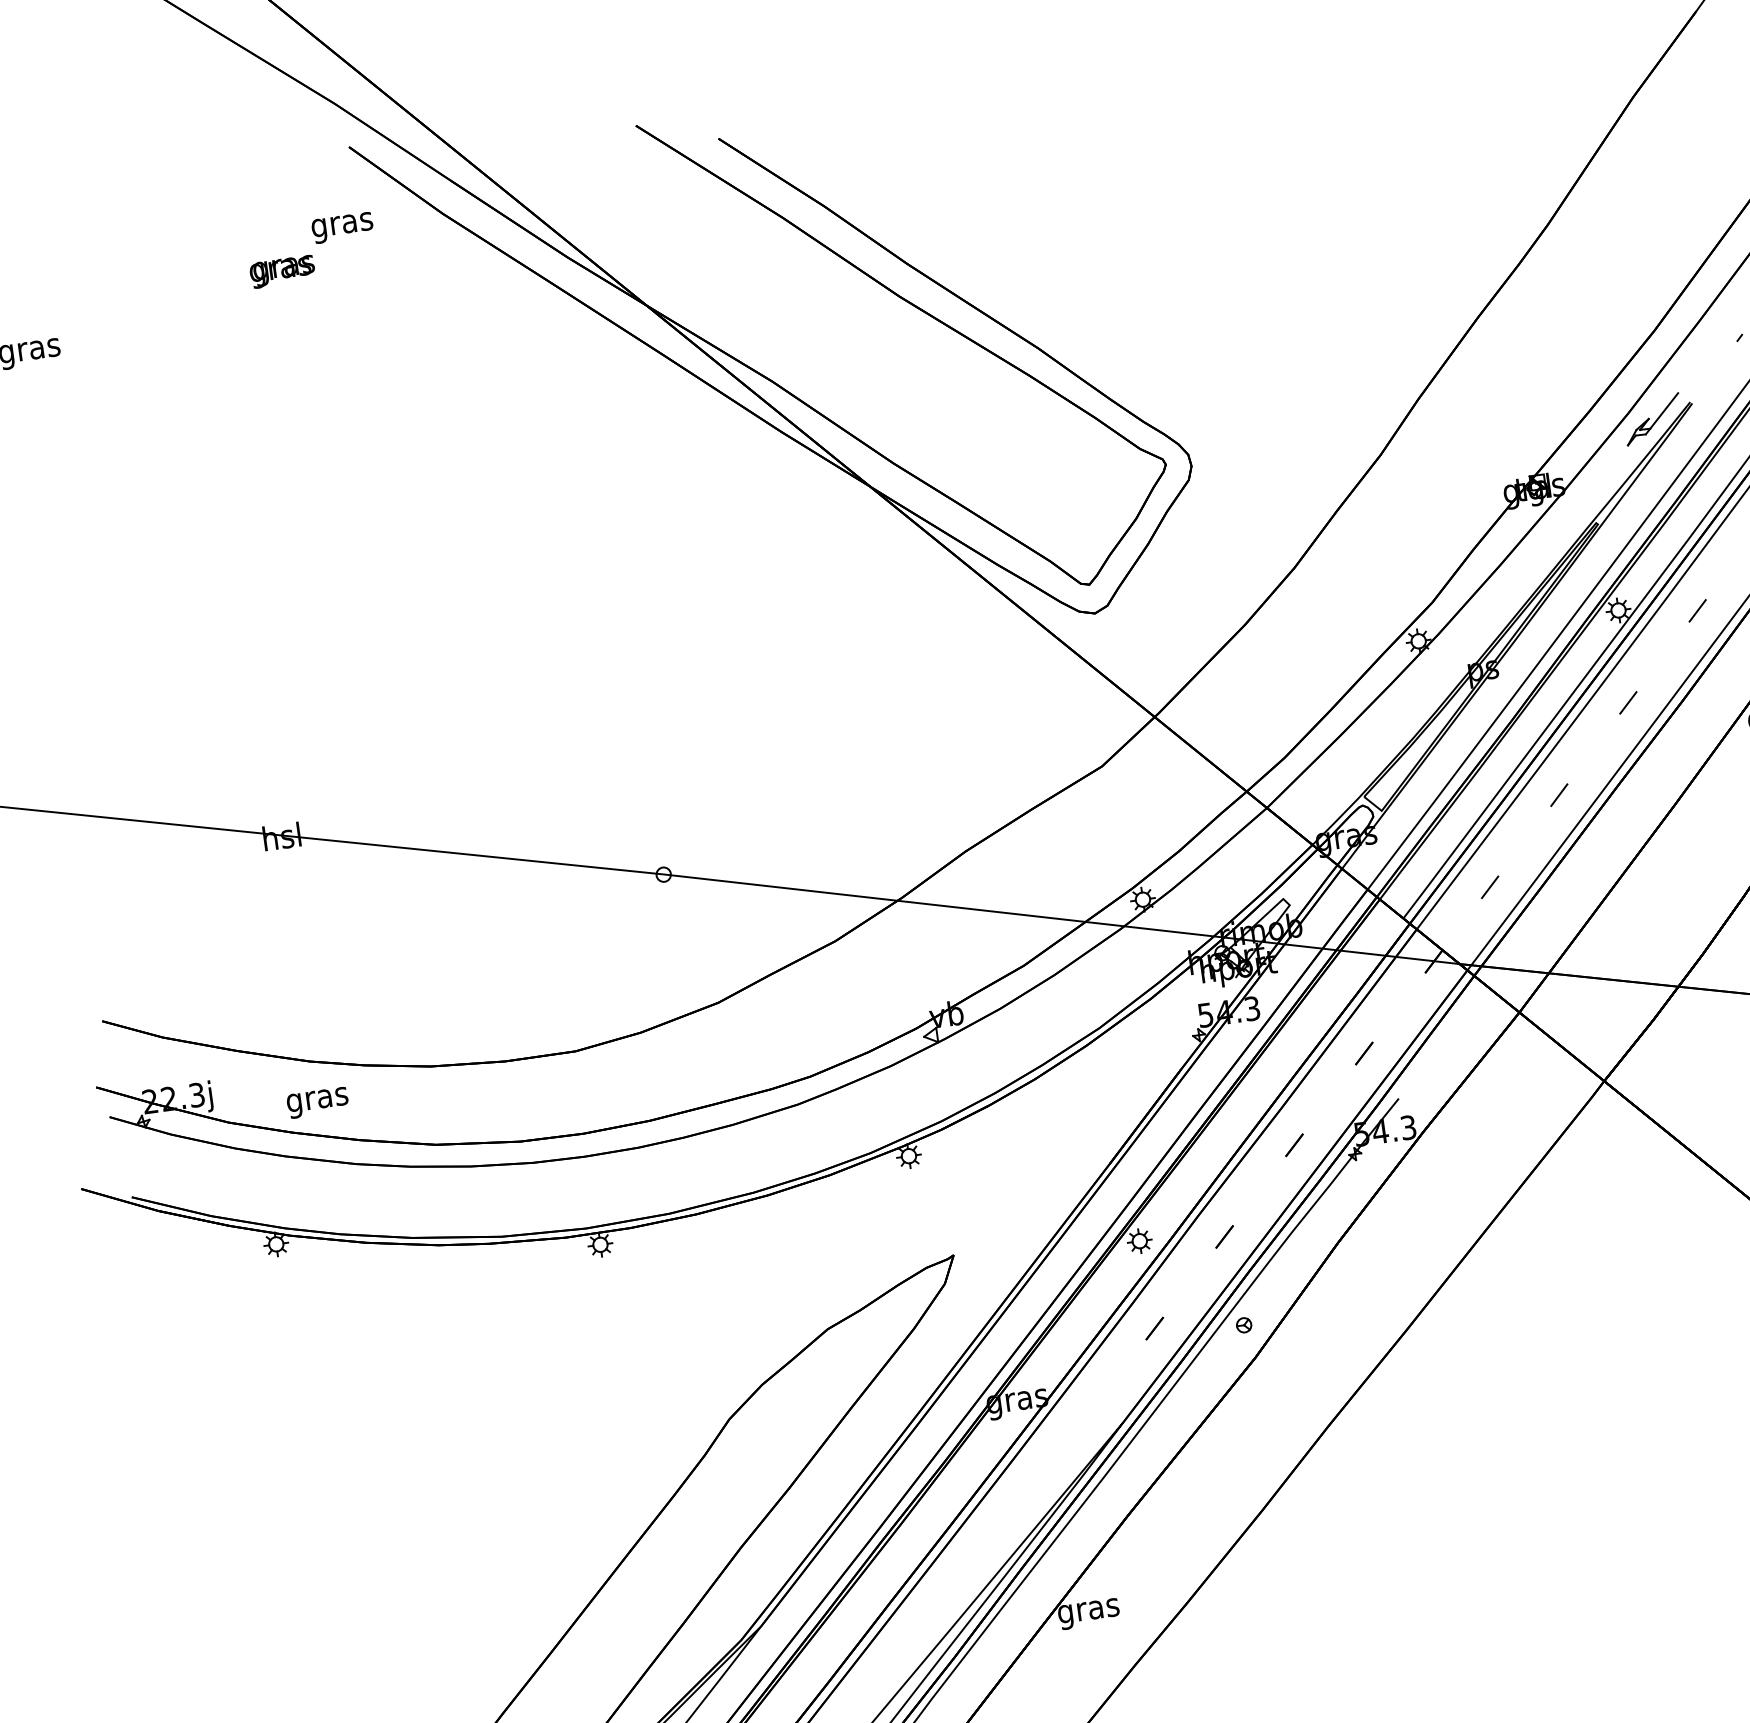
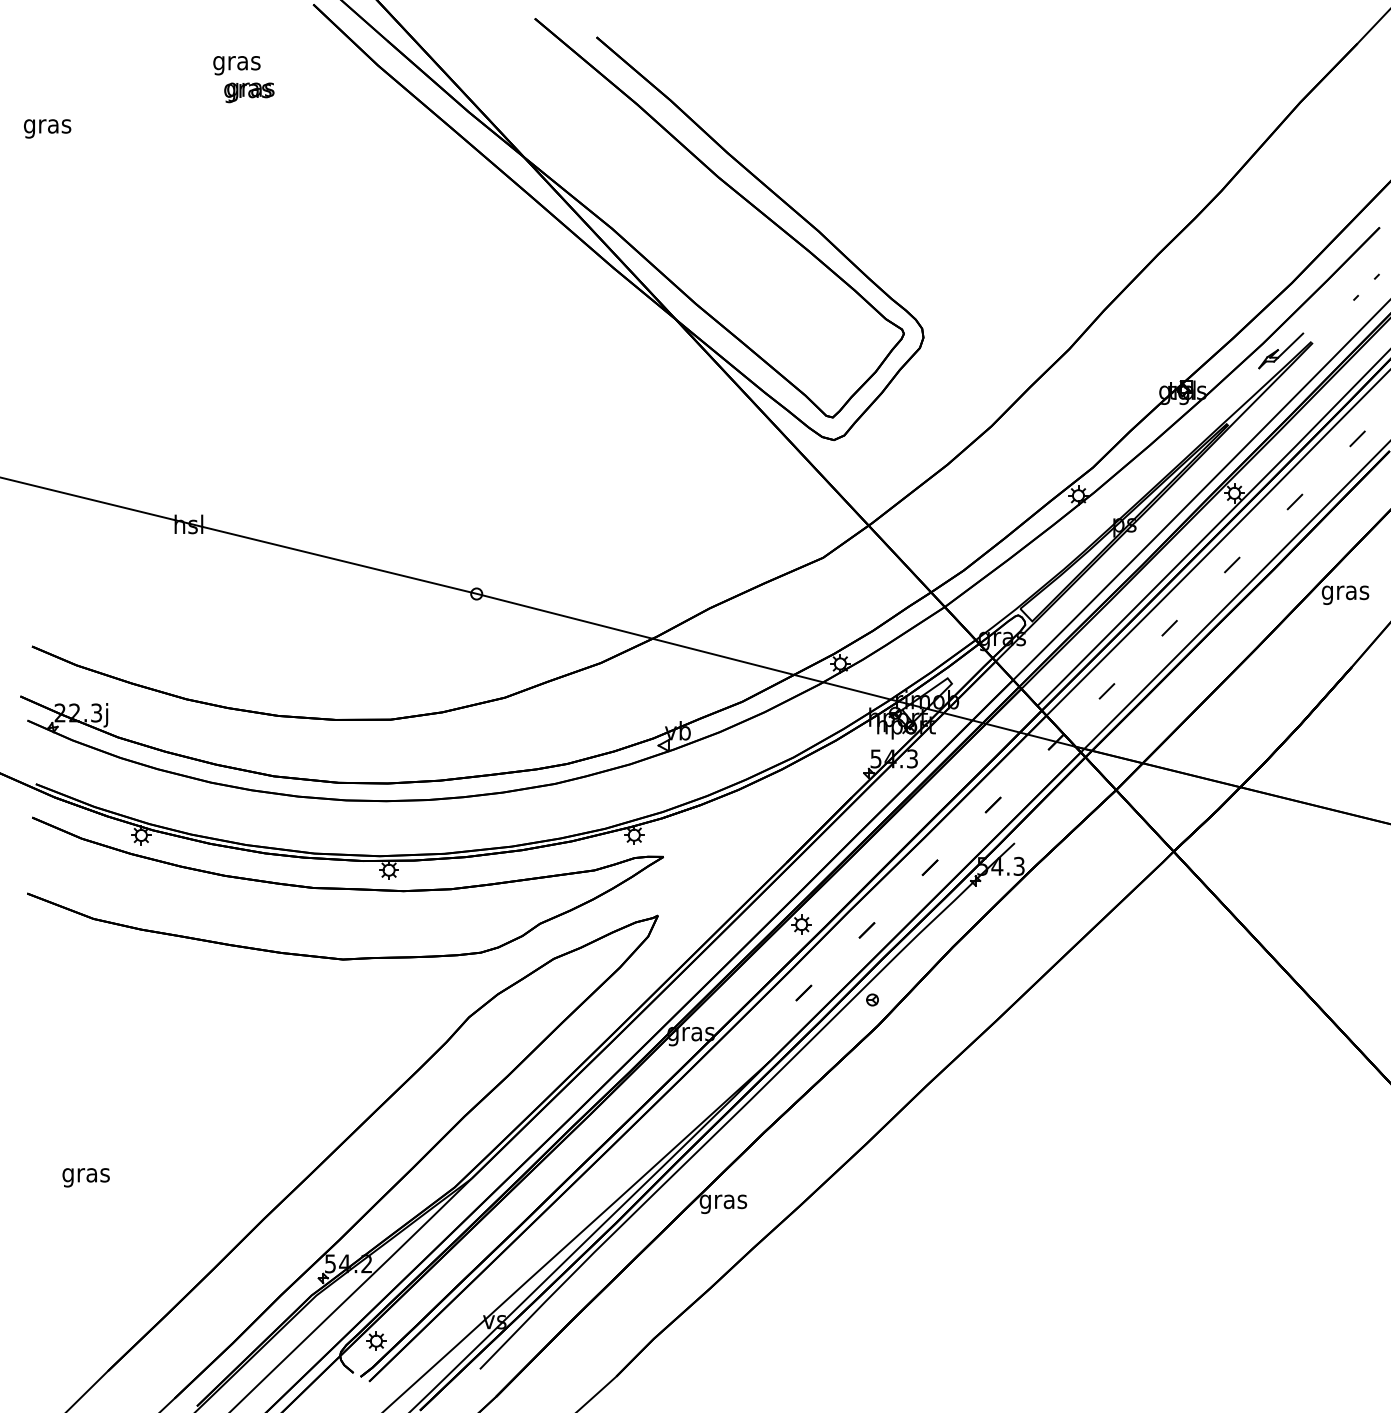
text: (342, 227) -> (236, 65), moved
text: (316, 1102) -> (85, 1177), moved
part: (547, 1276) -> (345, 888), added

